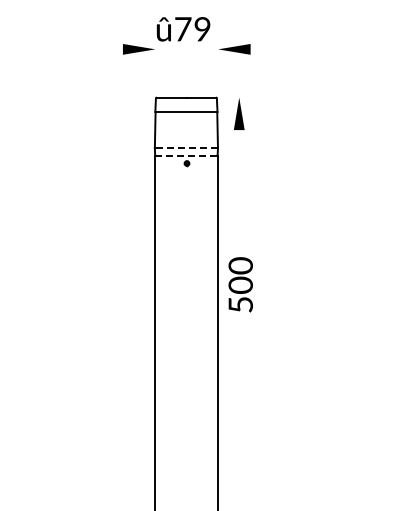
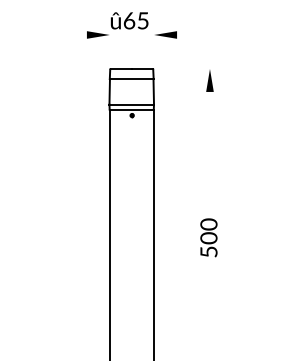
text: (192, 29) -> (136, 20), û79 -> û65
part: (239, 113) -> (210, 80), moved
line: (186, 148) -> (131, 104), dashed -> solid
line: (186, 155) -> (131, 109), dashed -> solid
text: (240, 284) -> (208, 237), moved

